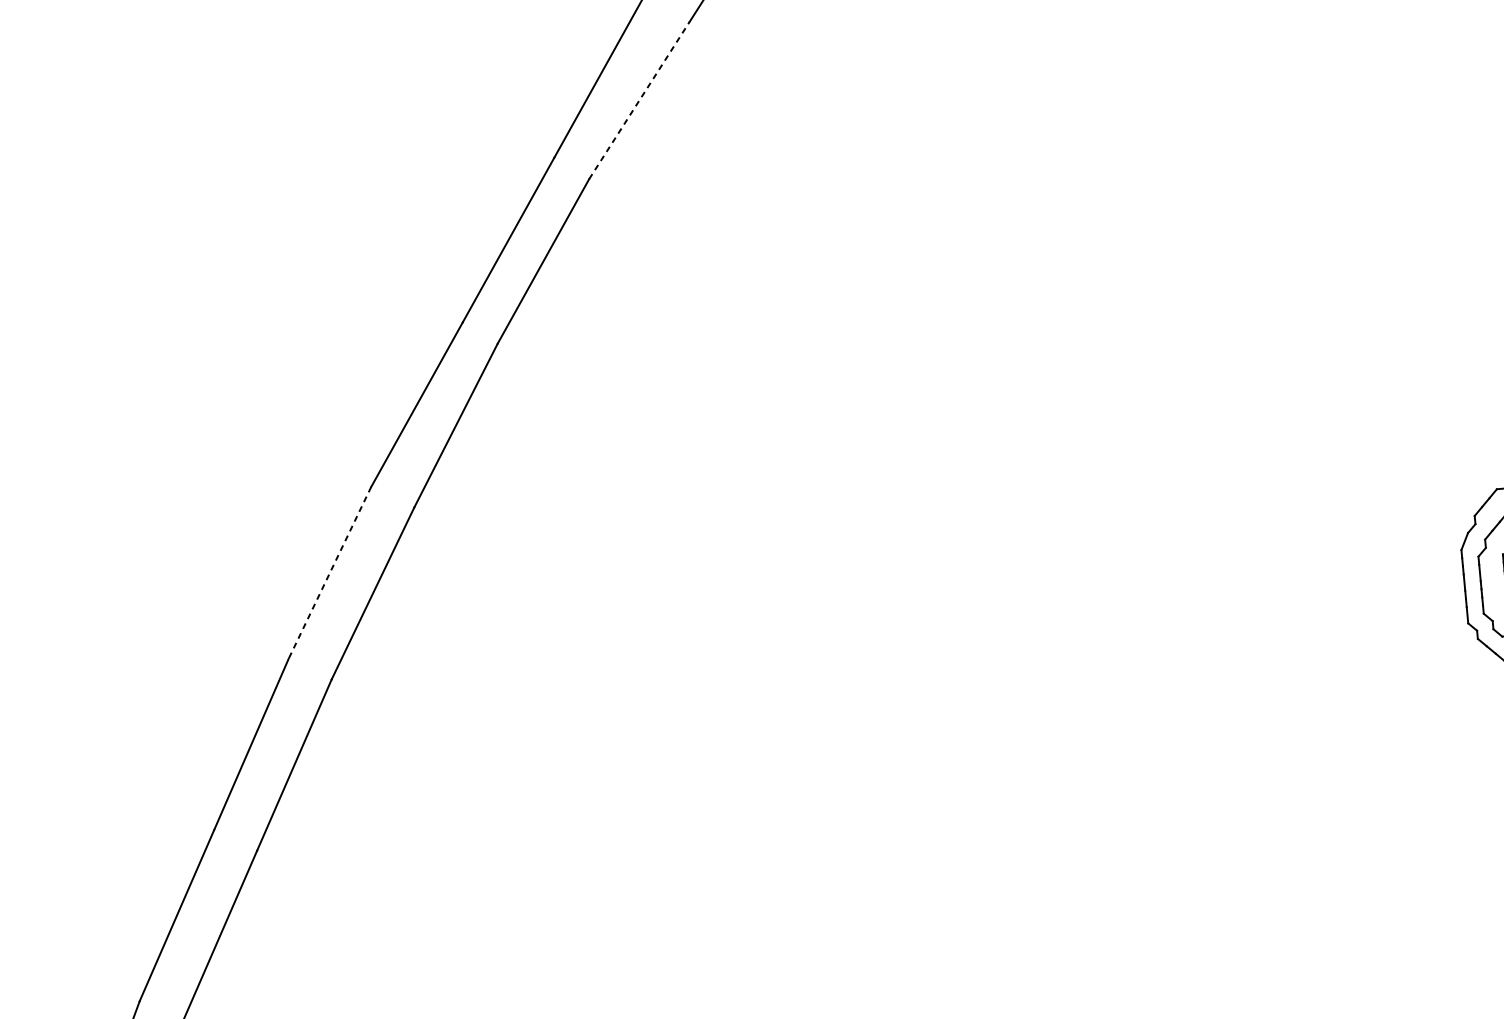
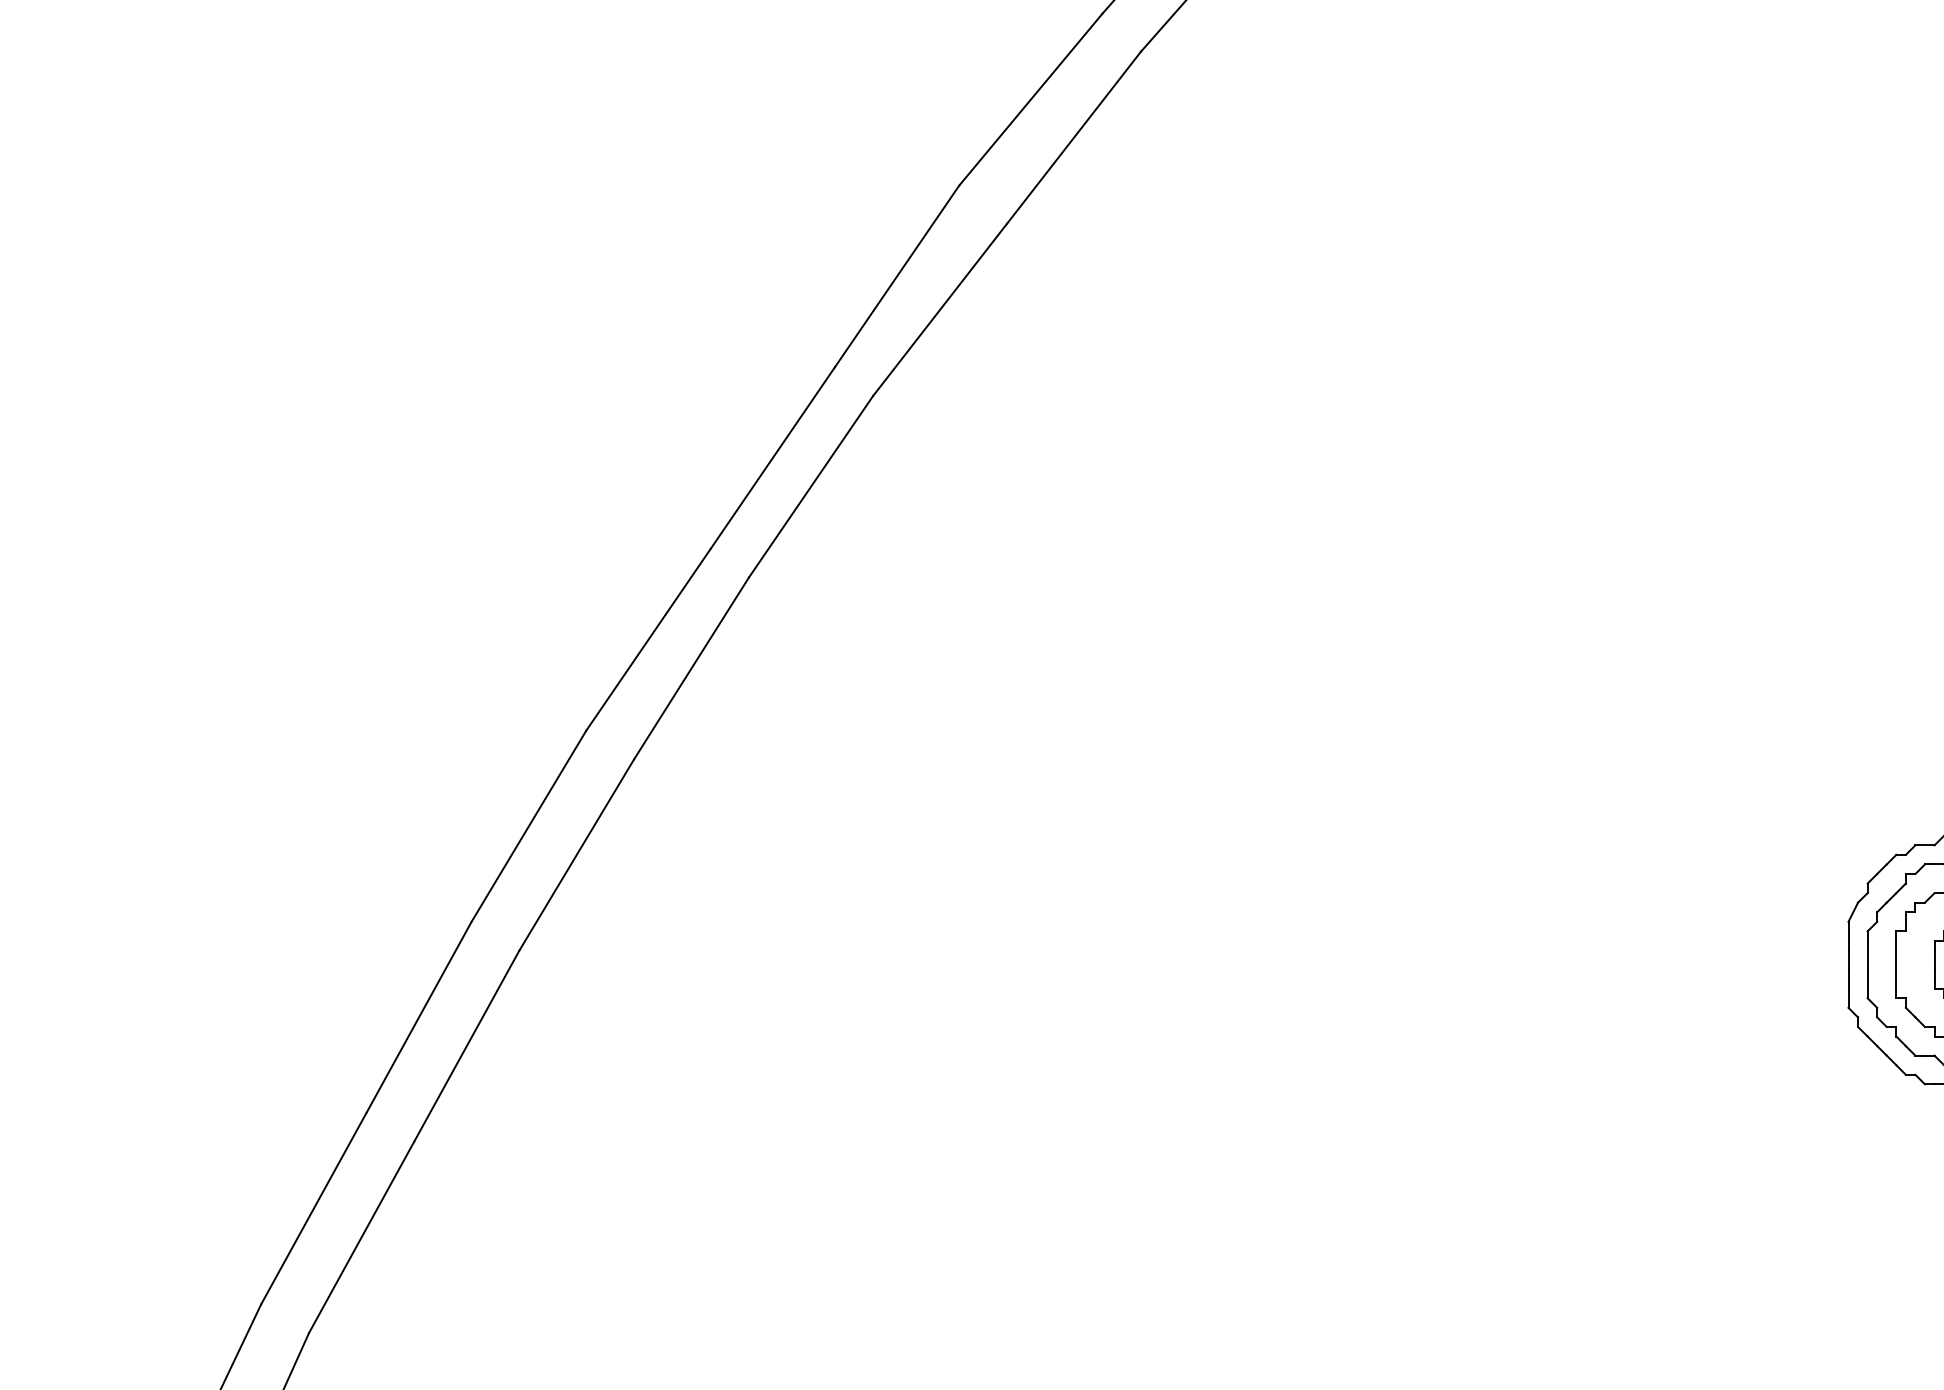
line: (639, 100) -> (940, 309), dashed -> solid
line: (329, 573) -> (528, 826), dashed -> solid

